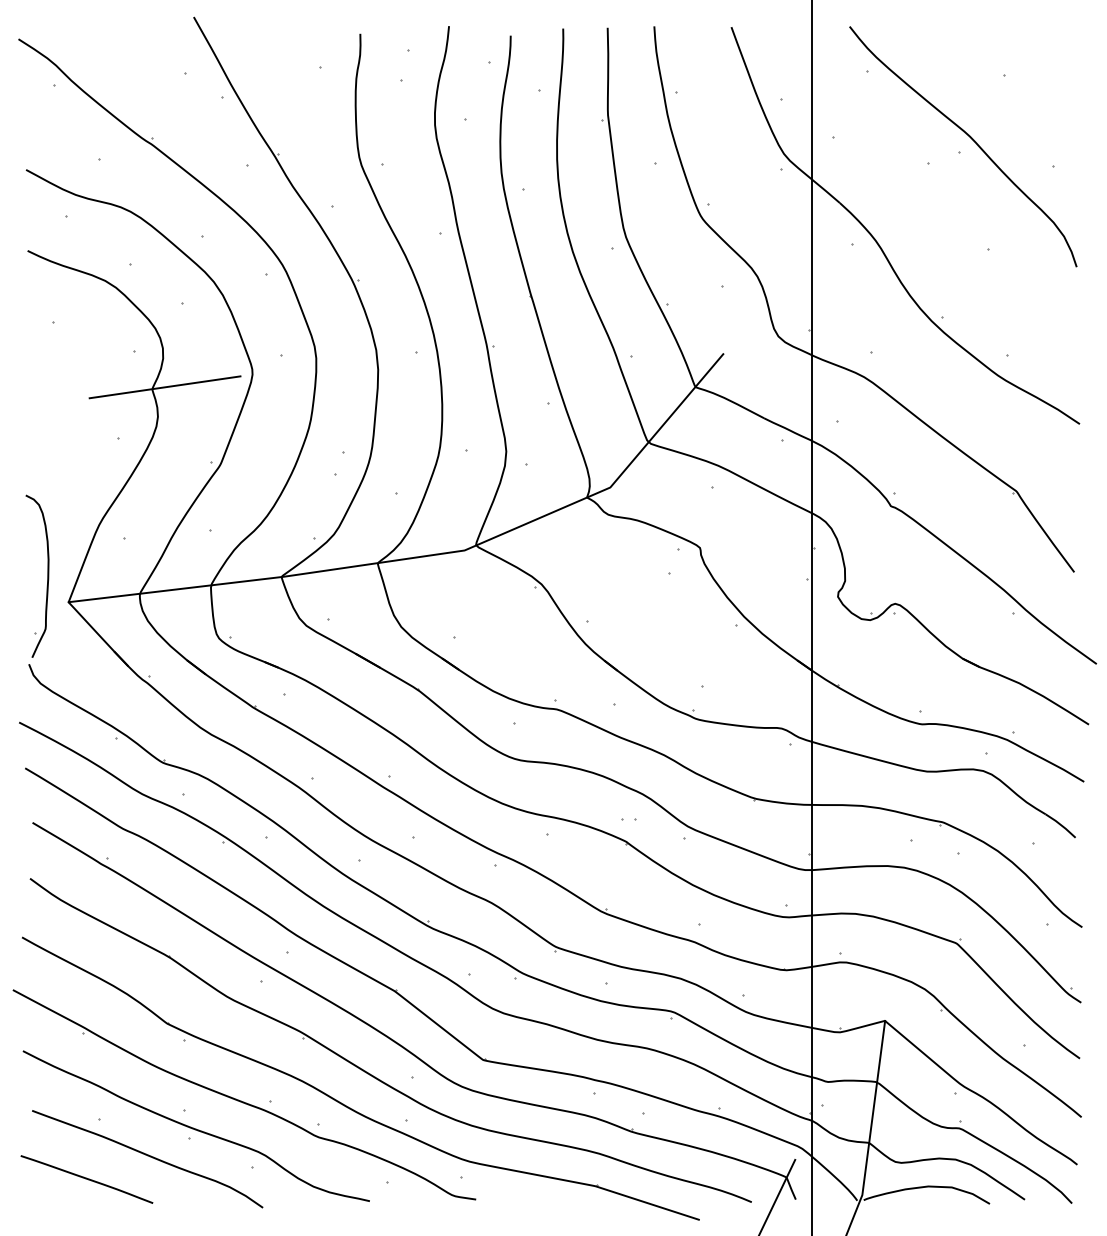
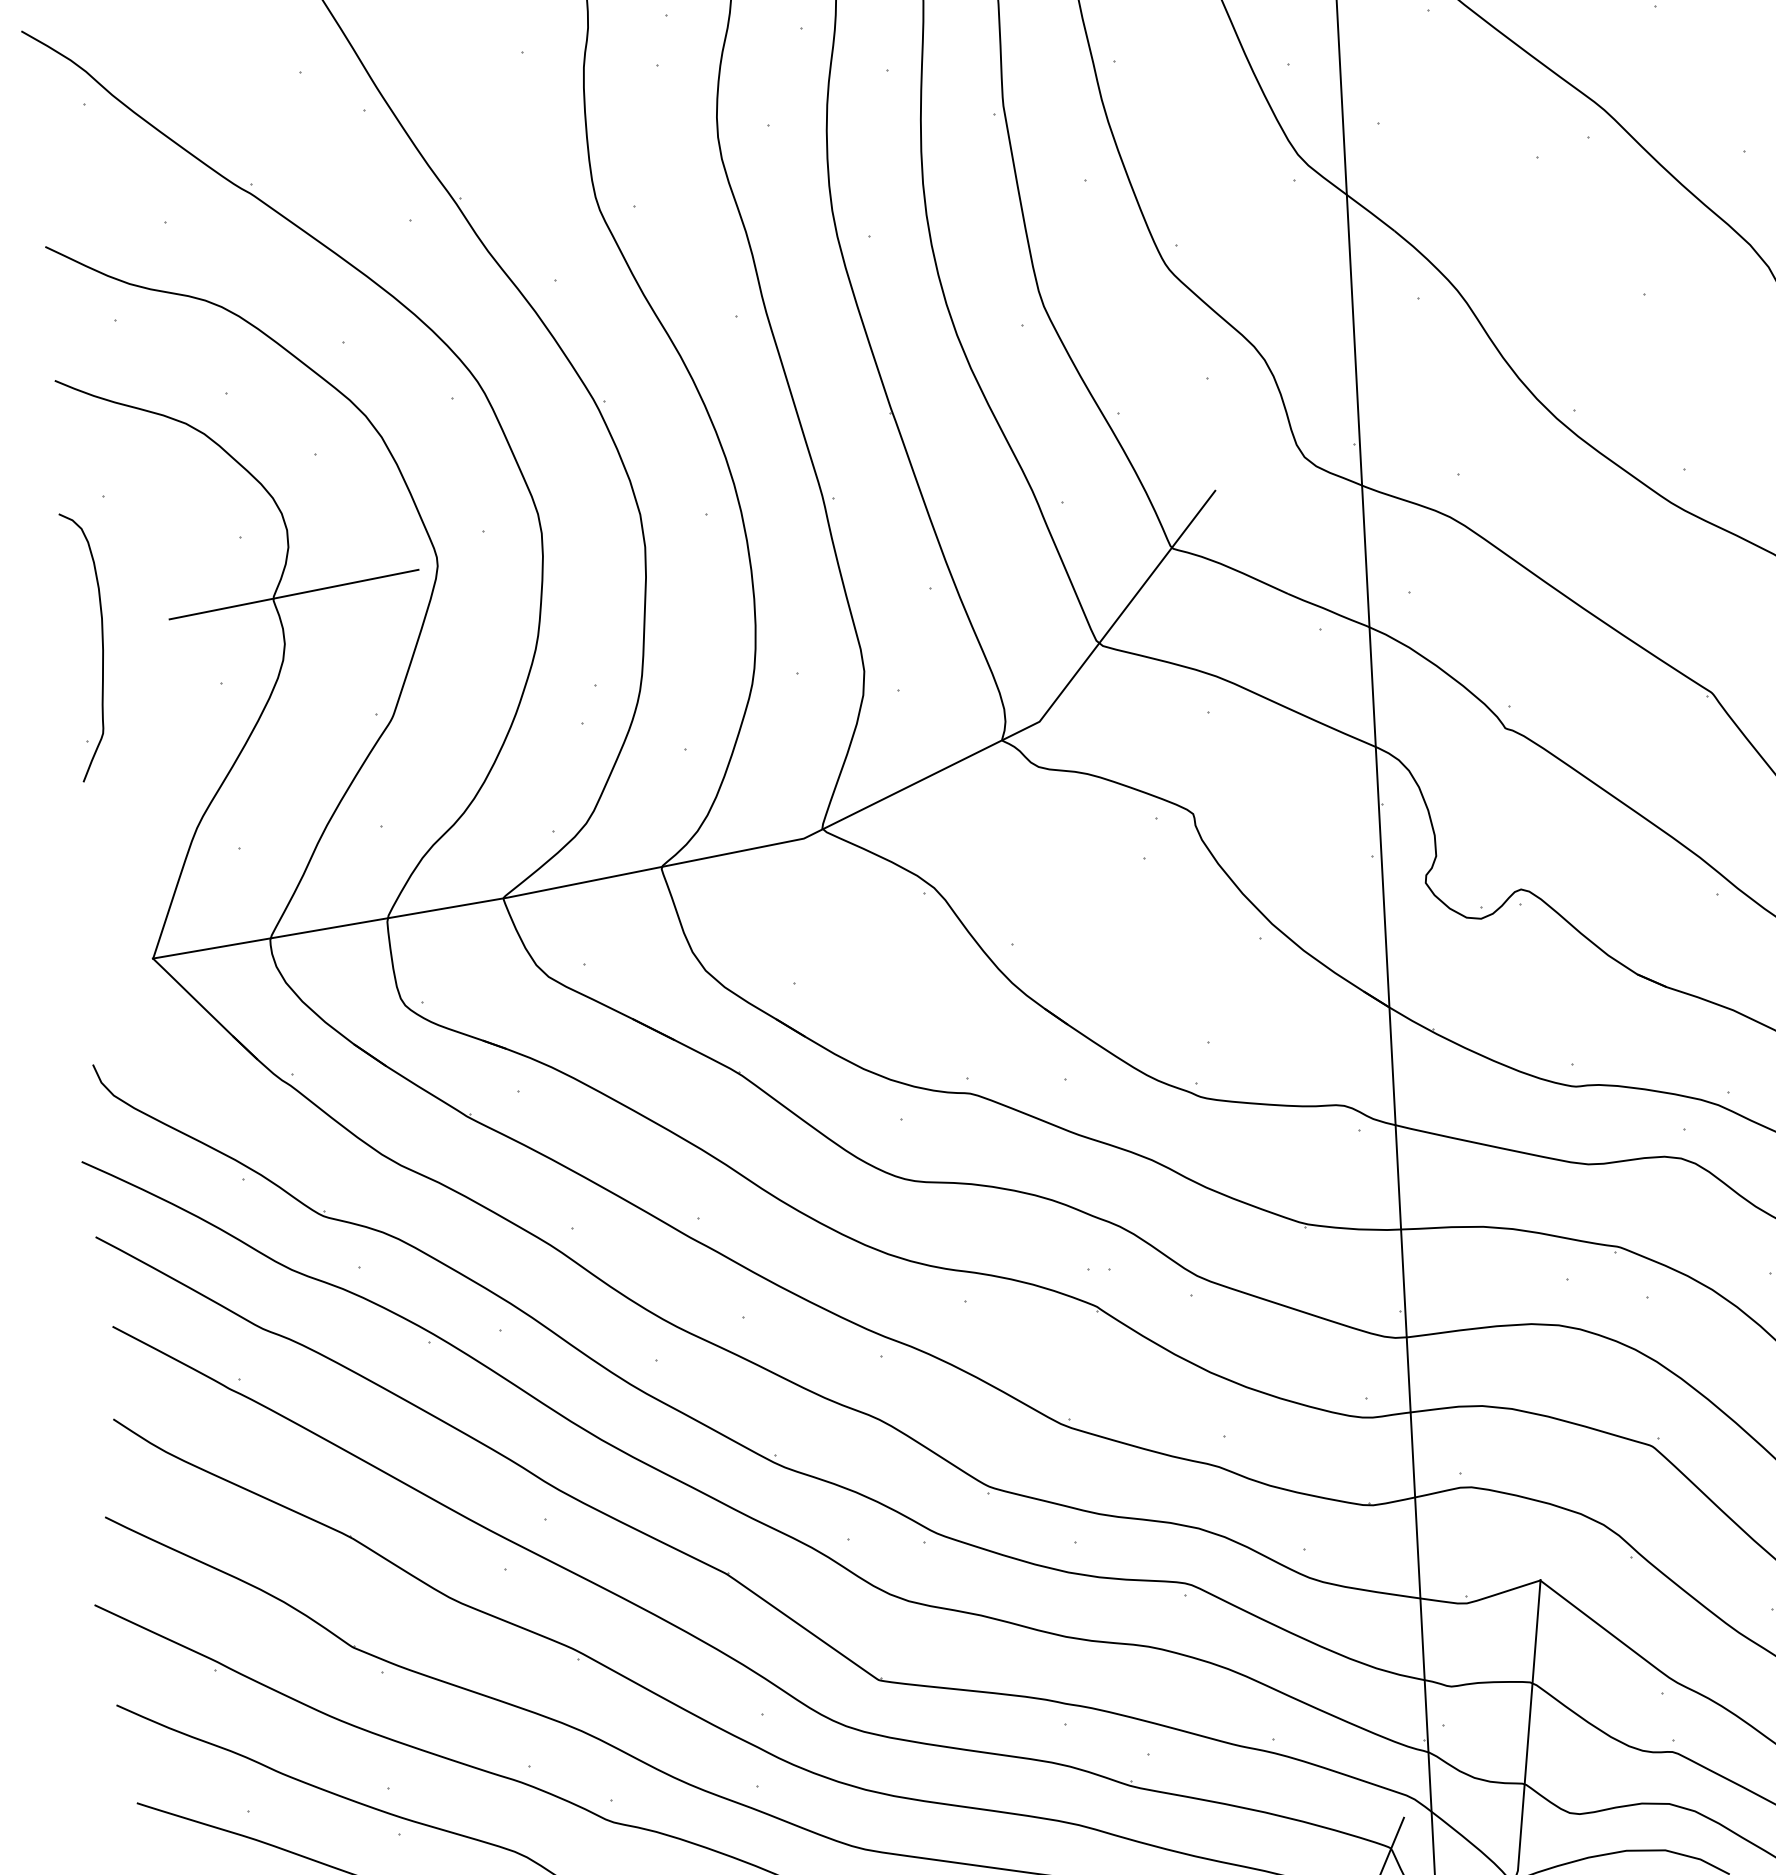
part: (47, 575) -> (101, 644), moved

